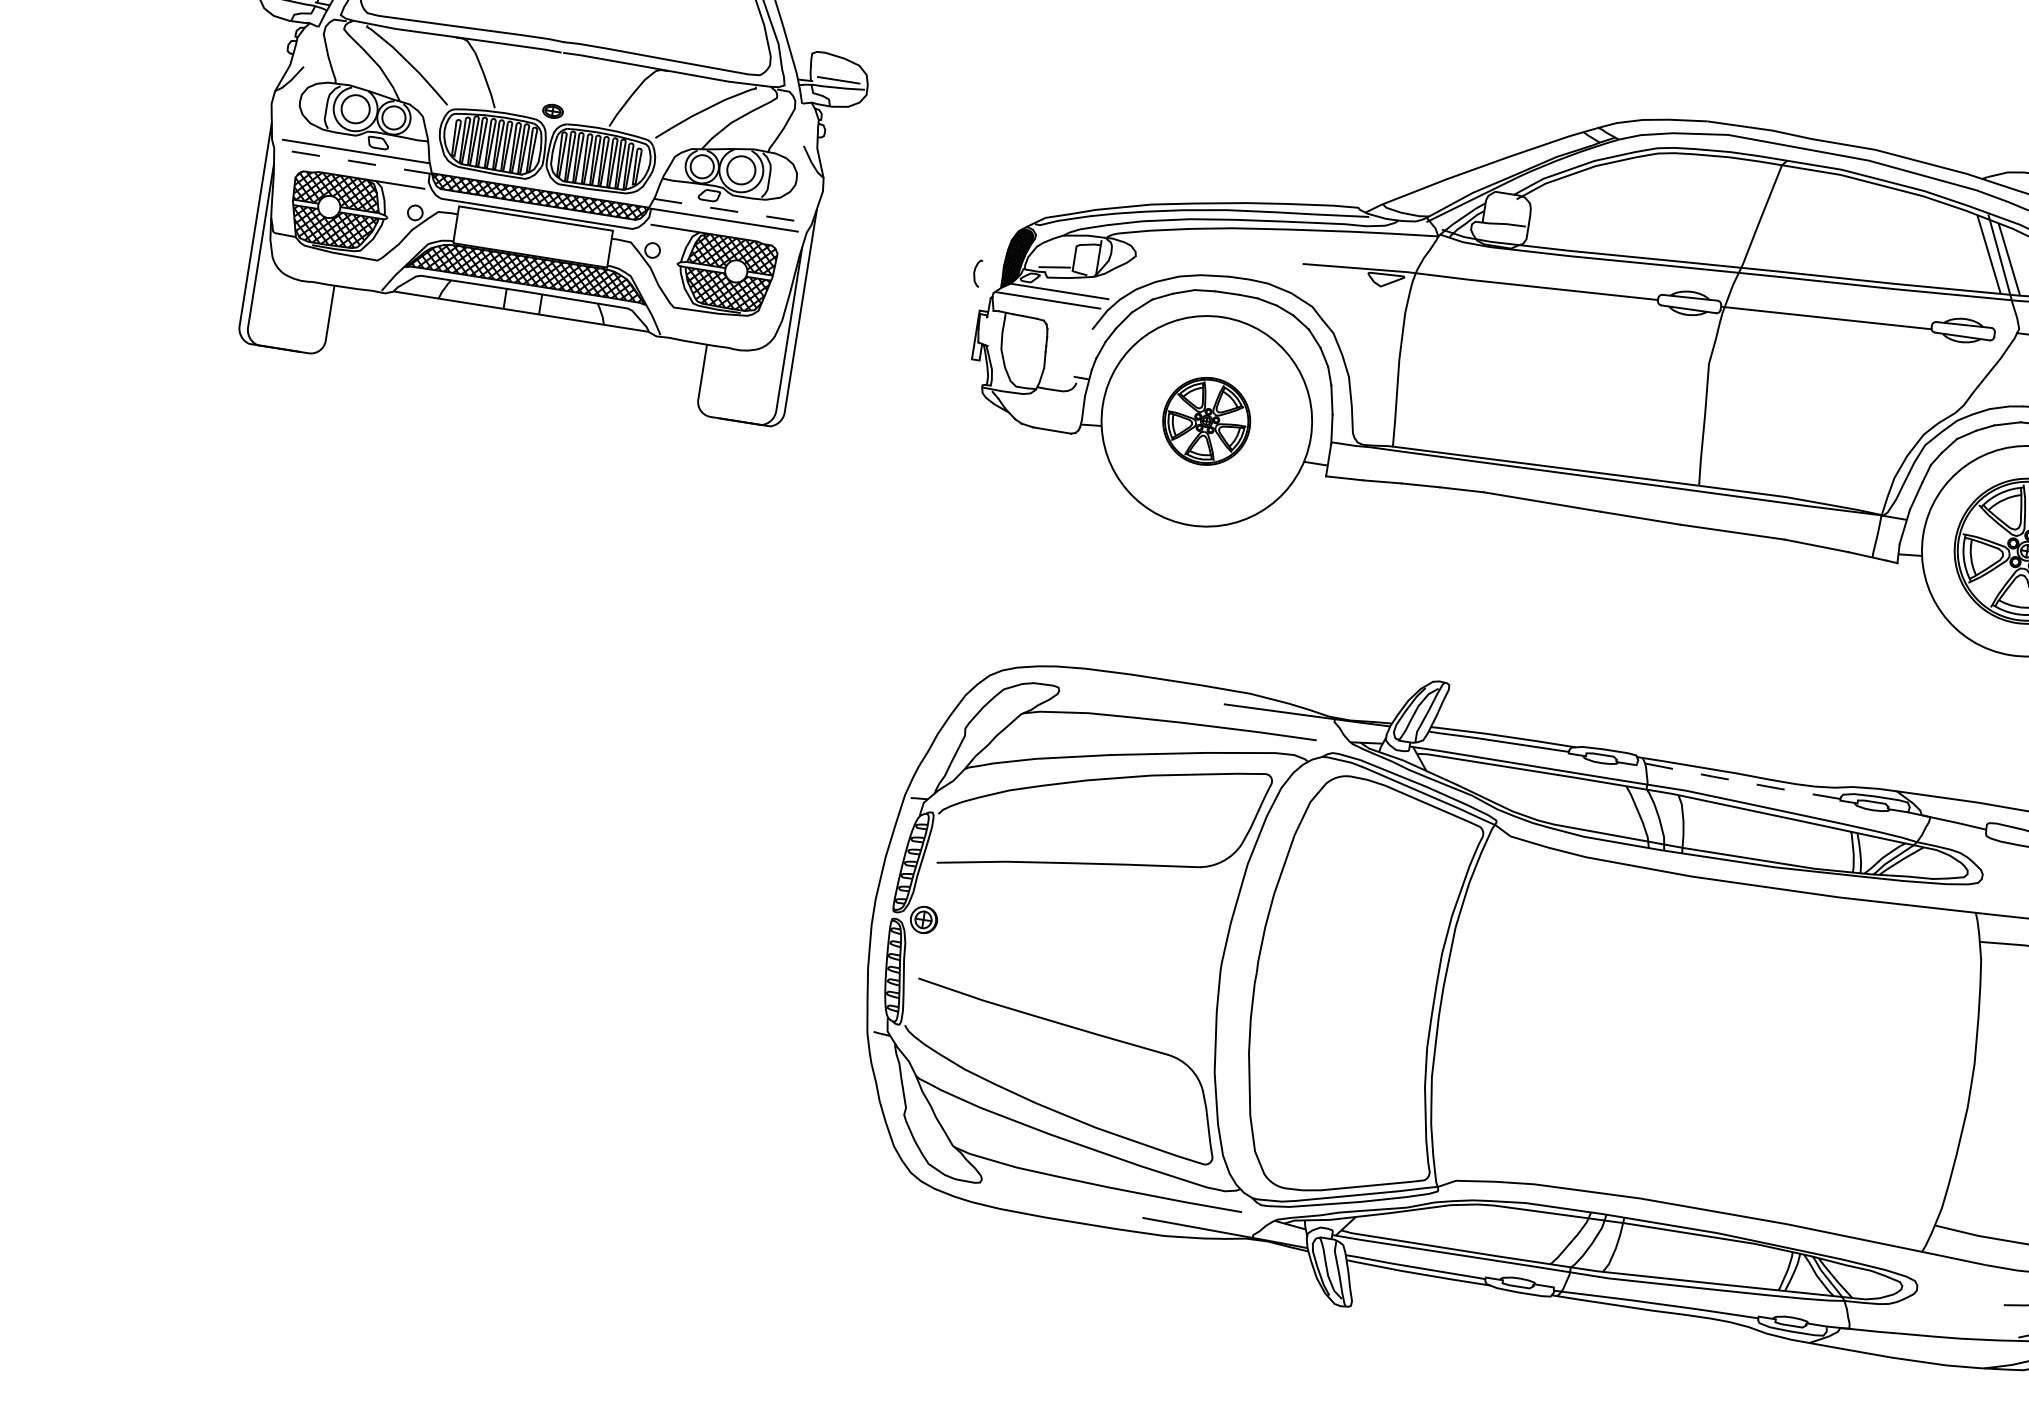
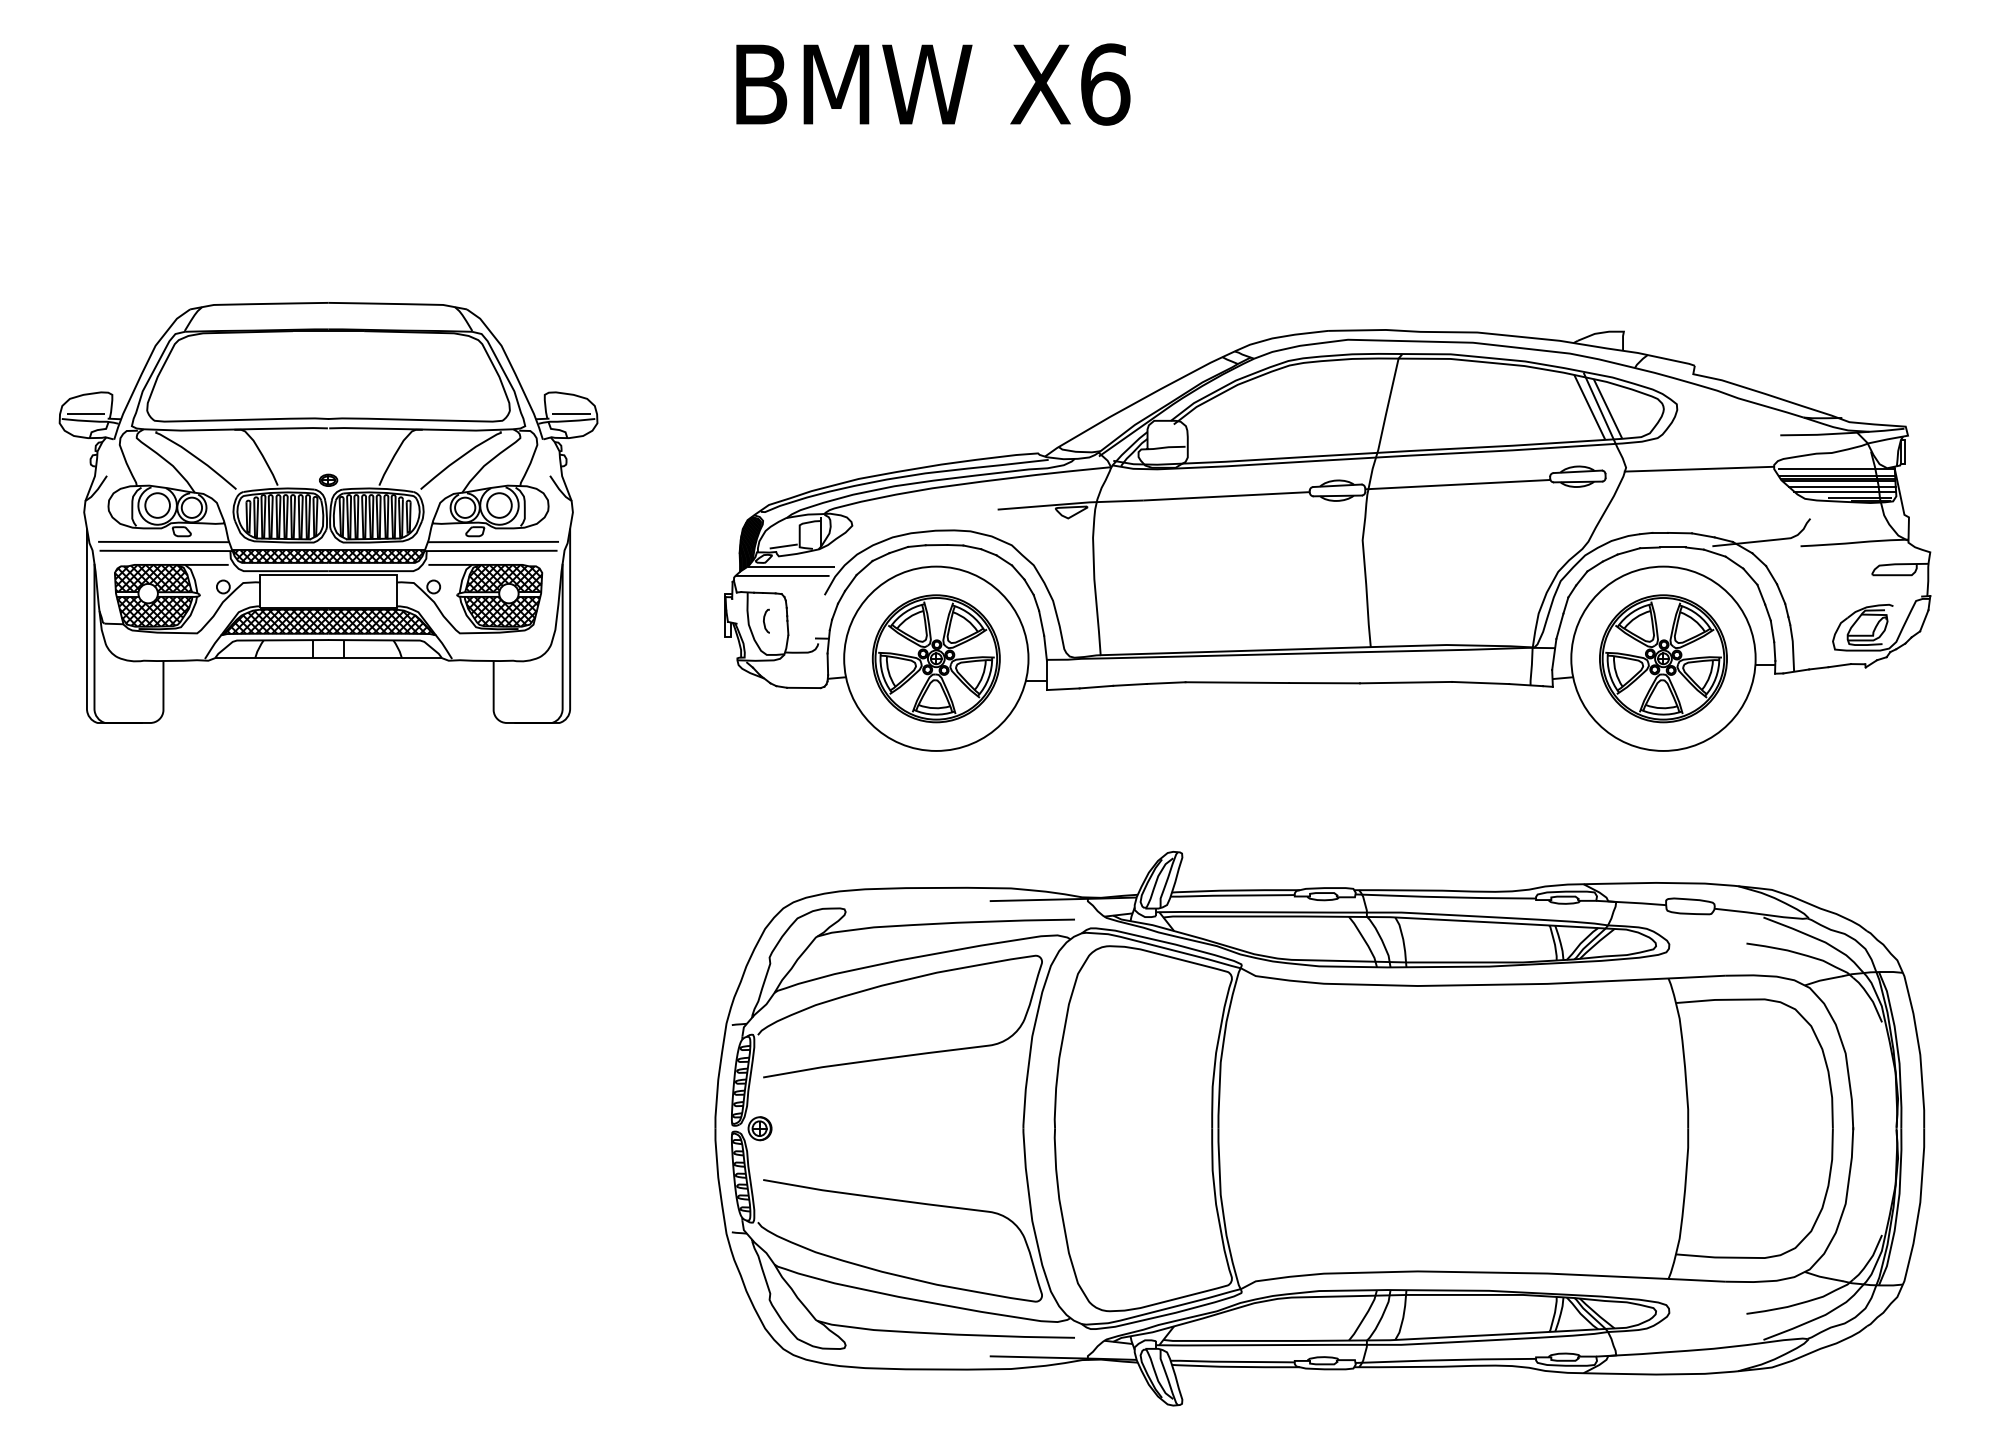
line: (356, 161) -> (165, 550), dashed -> solid
line: (728, 210) -> (493, 542), dashed -> solid
curve: (975, 272) -> (764, 620), moved
part: (1205, 420) -> (935, 658), size x1.67
line: (1738, 781) -> (1445, 897), dashed -> solid

